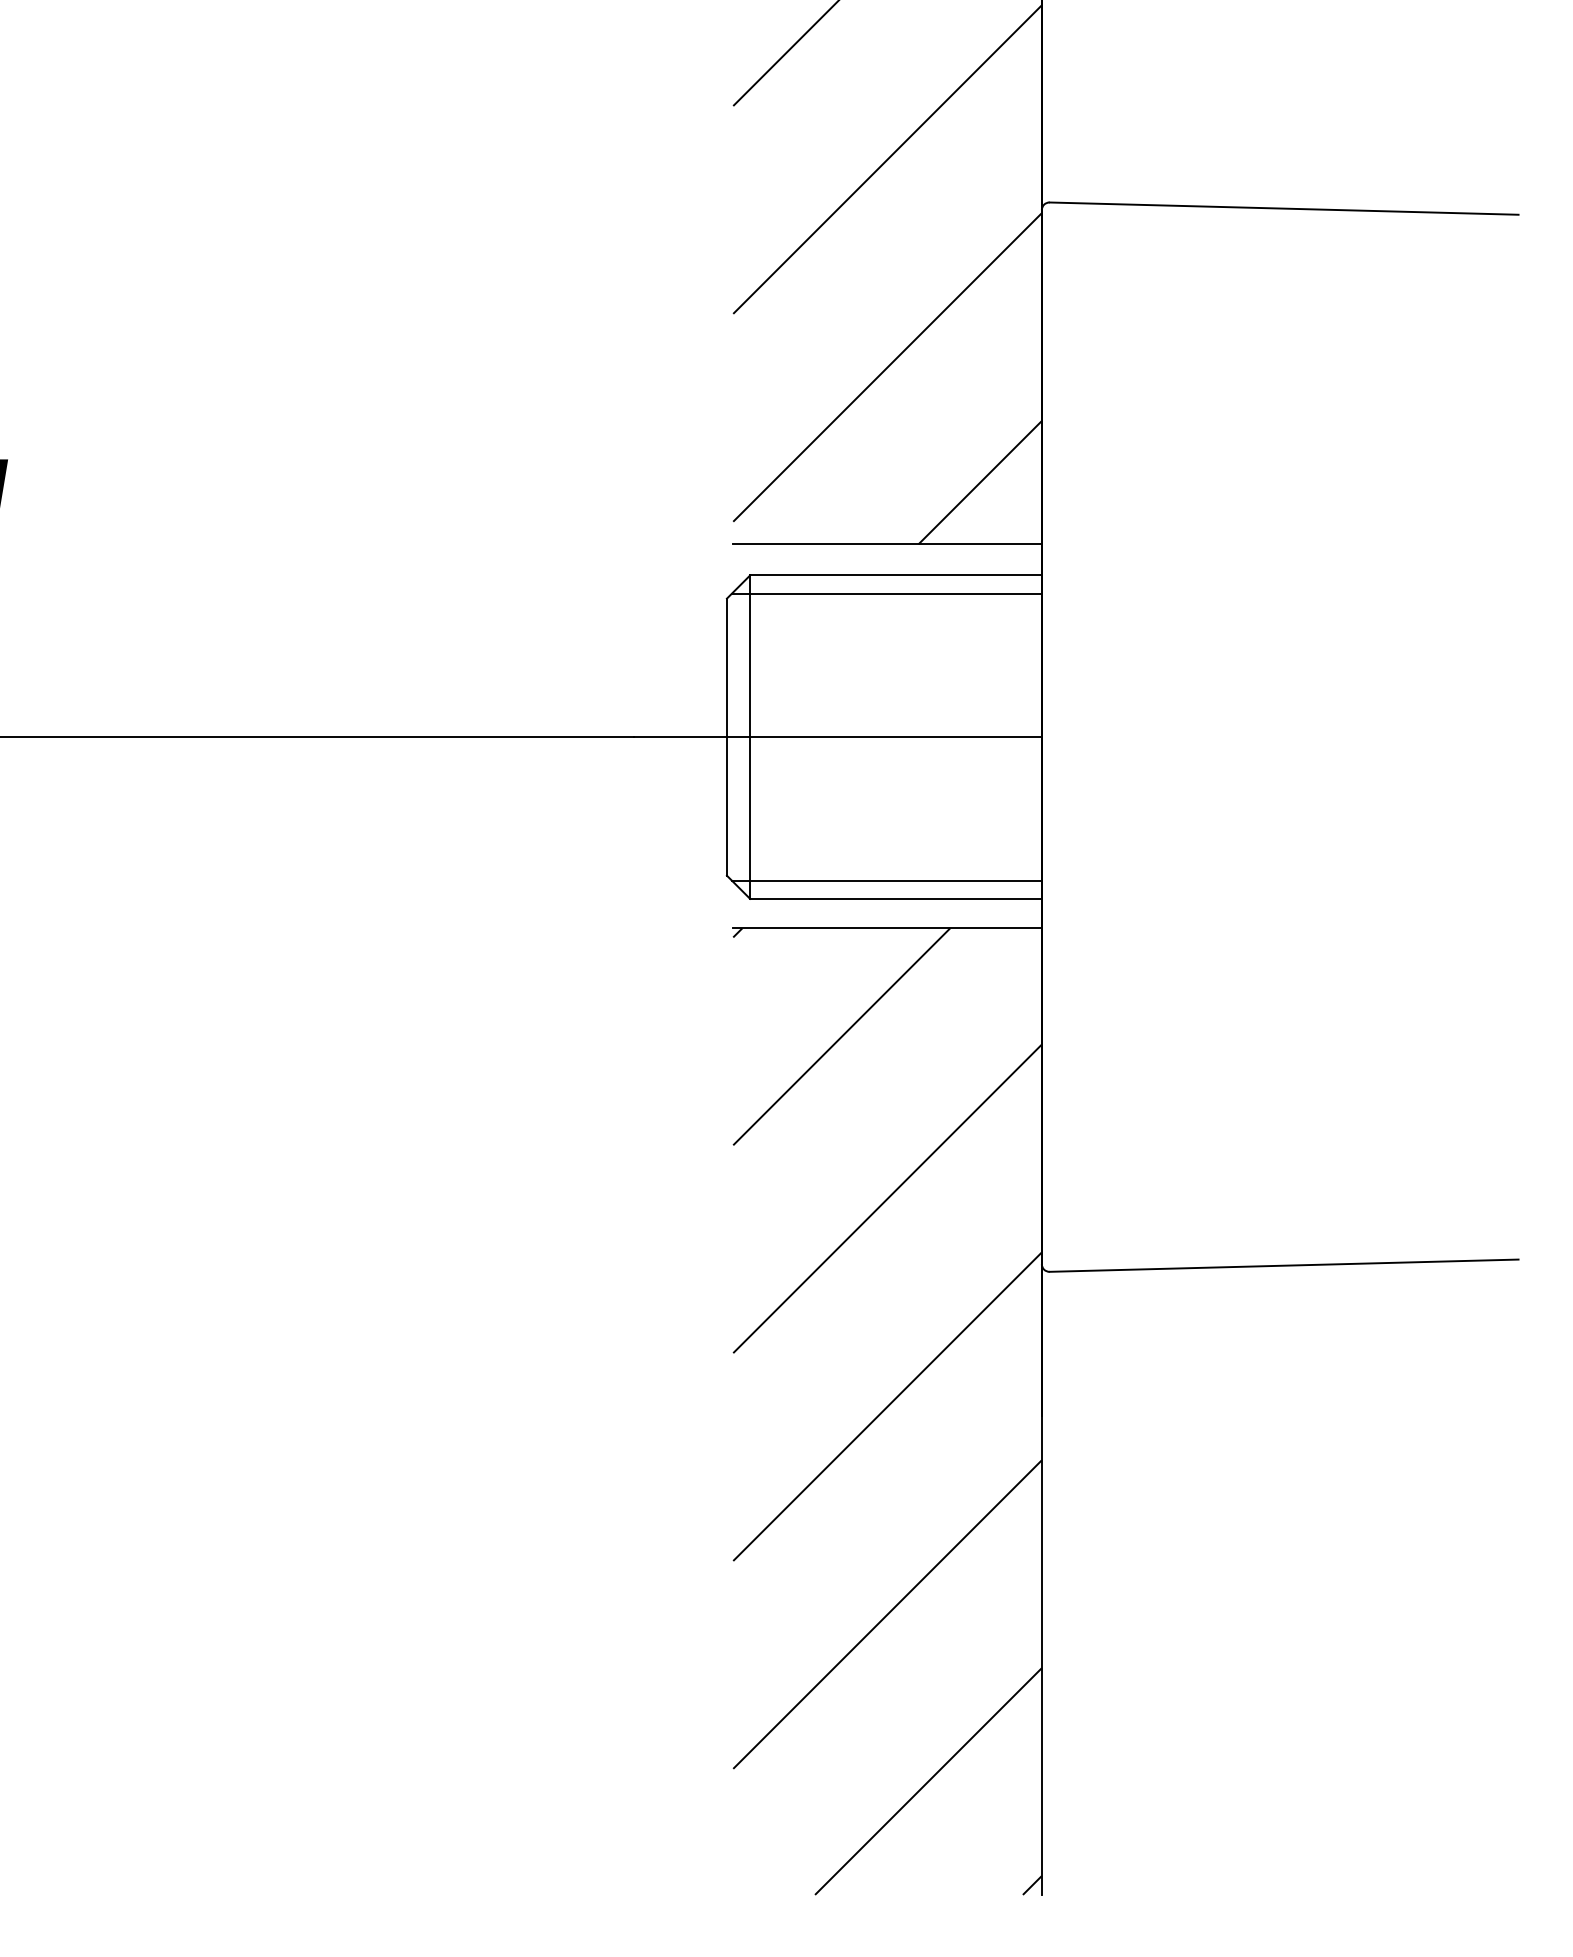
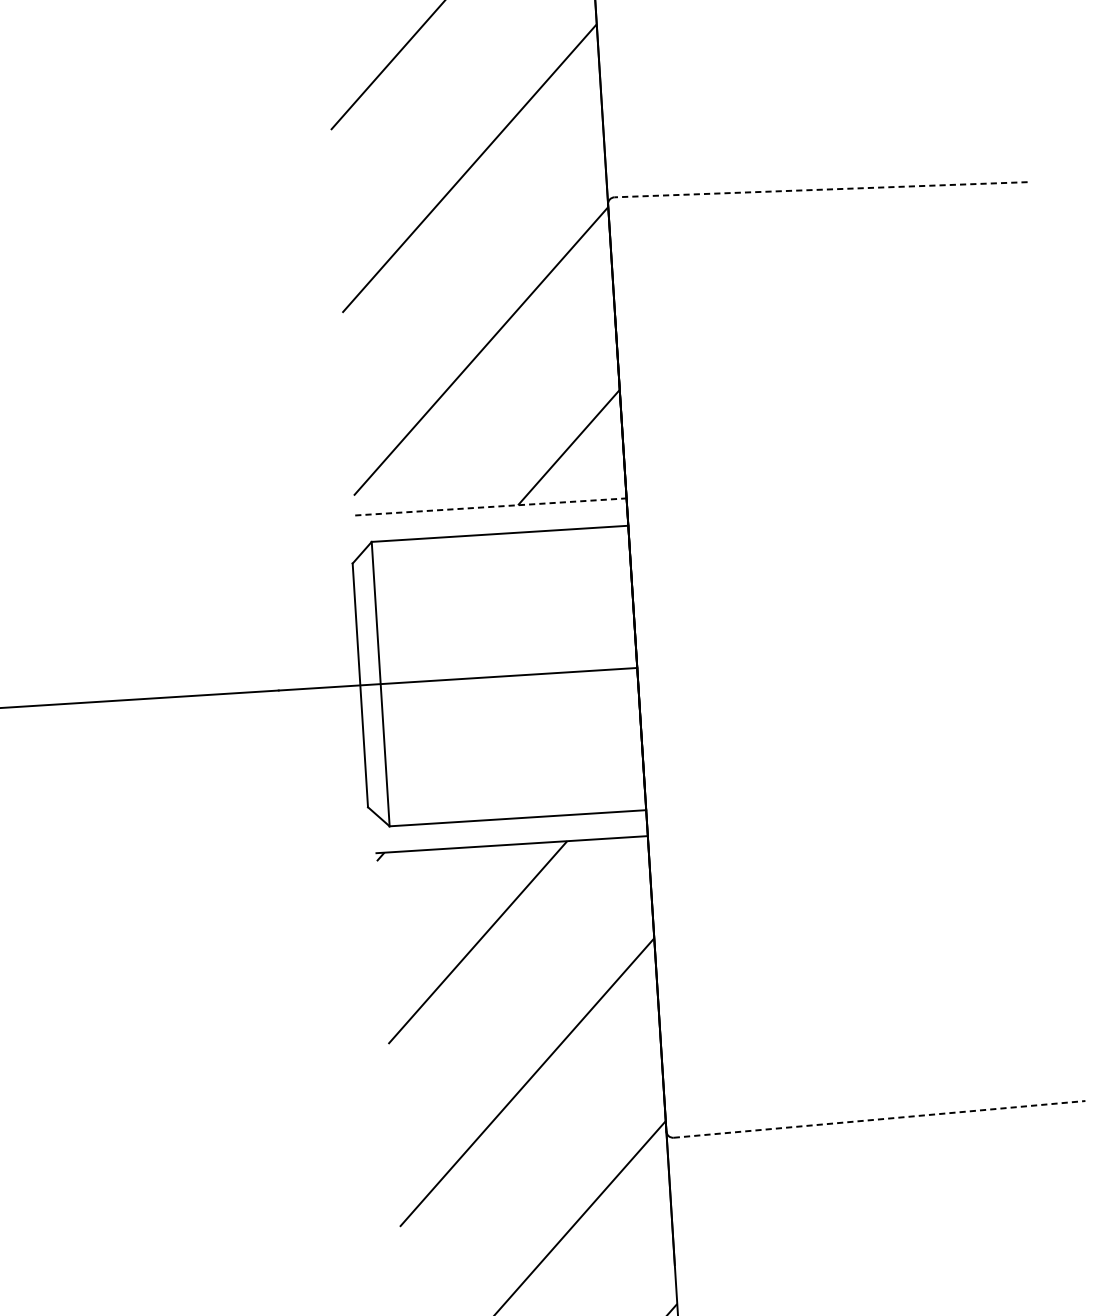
line: (1284, 208) -> (821, 189), solid -> dashed
line: (888, 544) -> (491, 507), solid -> dashed
line: (886, 593) -> (492, 550), removed
line: (886, 880) -> (508, 802), removed
line: (1284, 1265) -> (879, 1119), solid -> dashed

